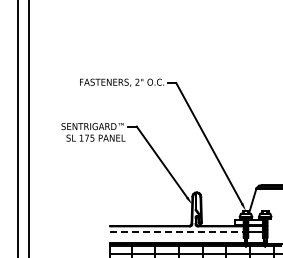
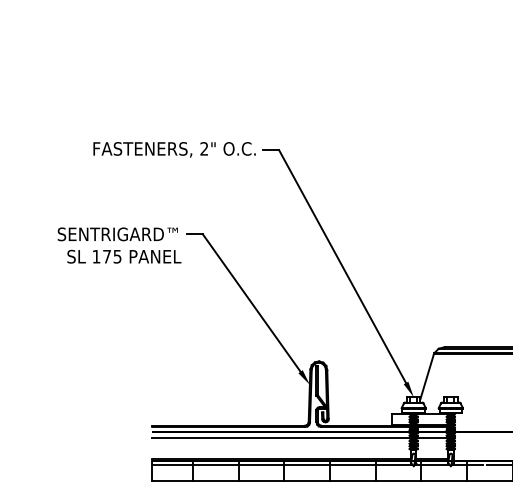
line: (177, 232) -> (281, 438), dashed -> solid

